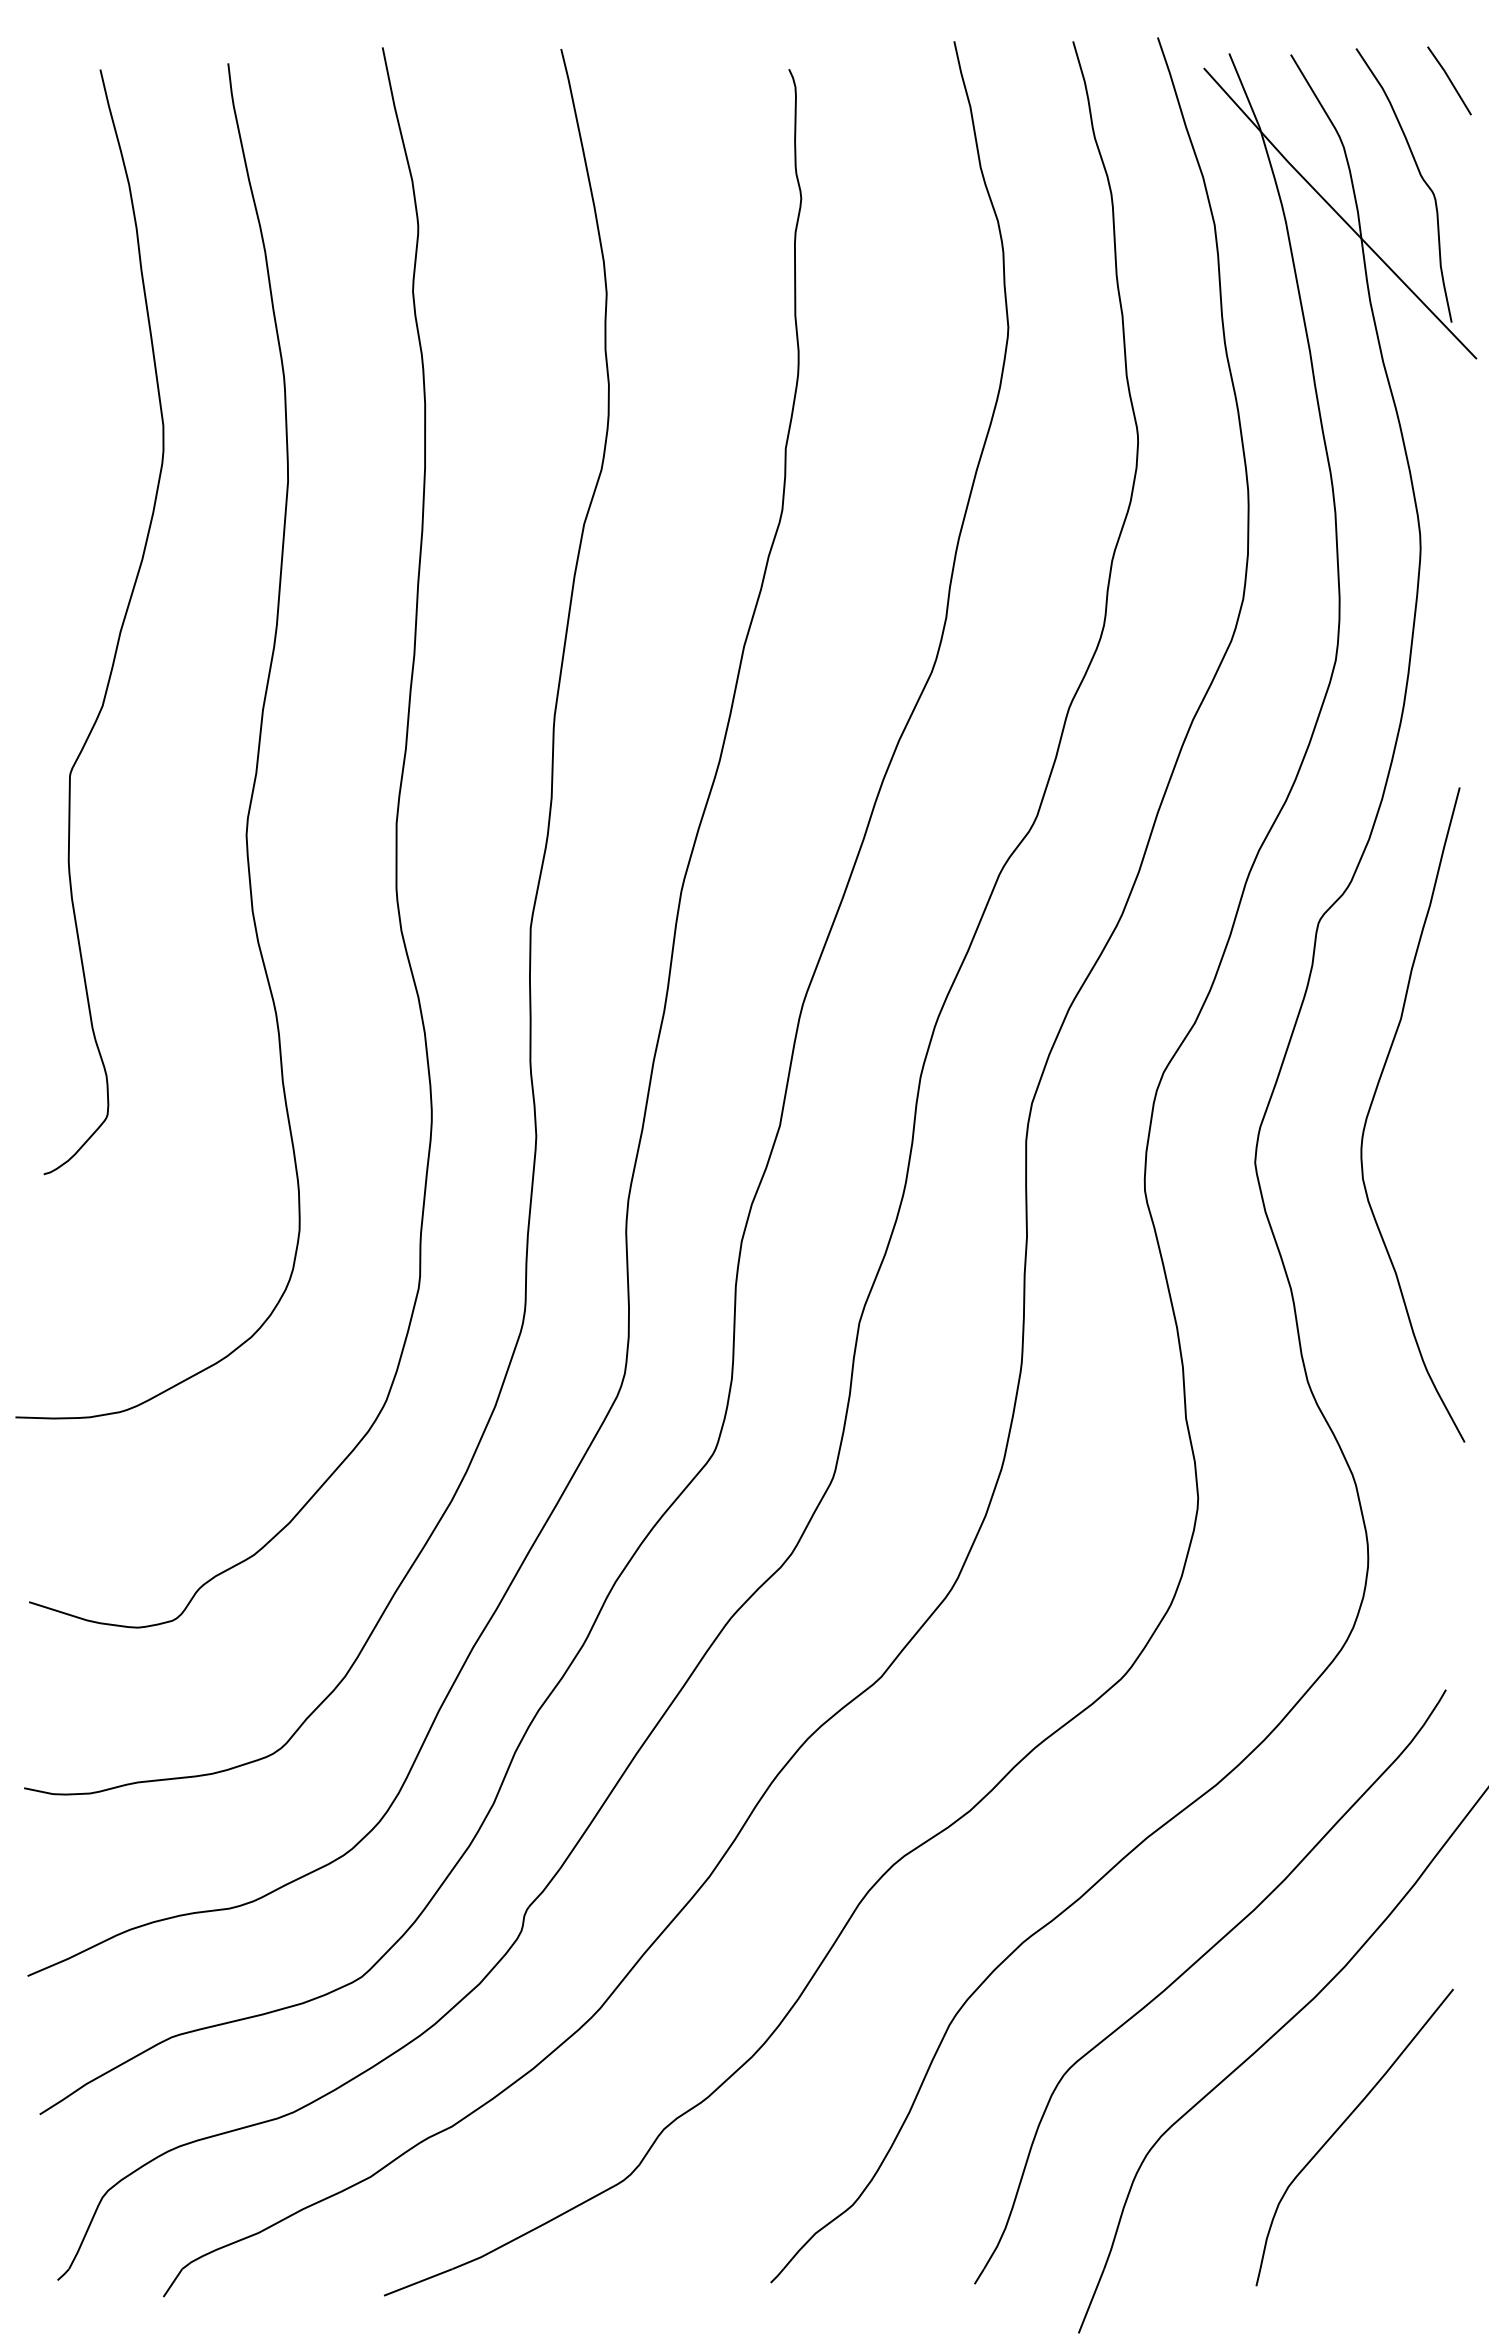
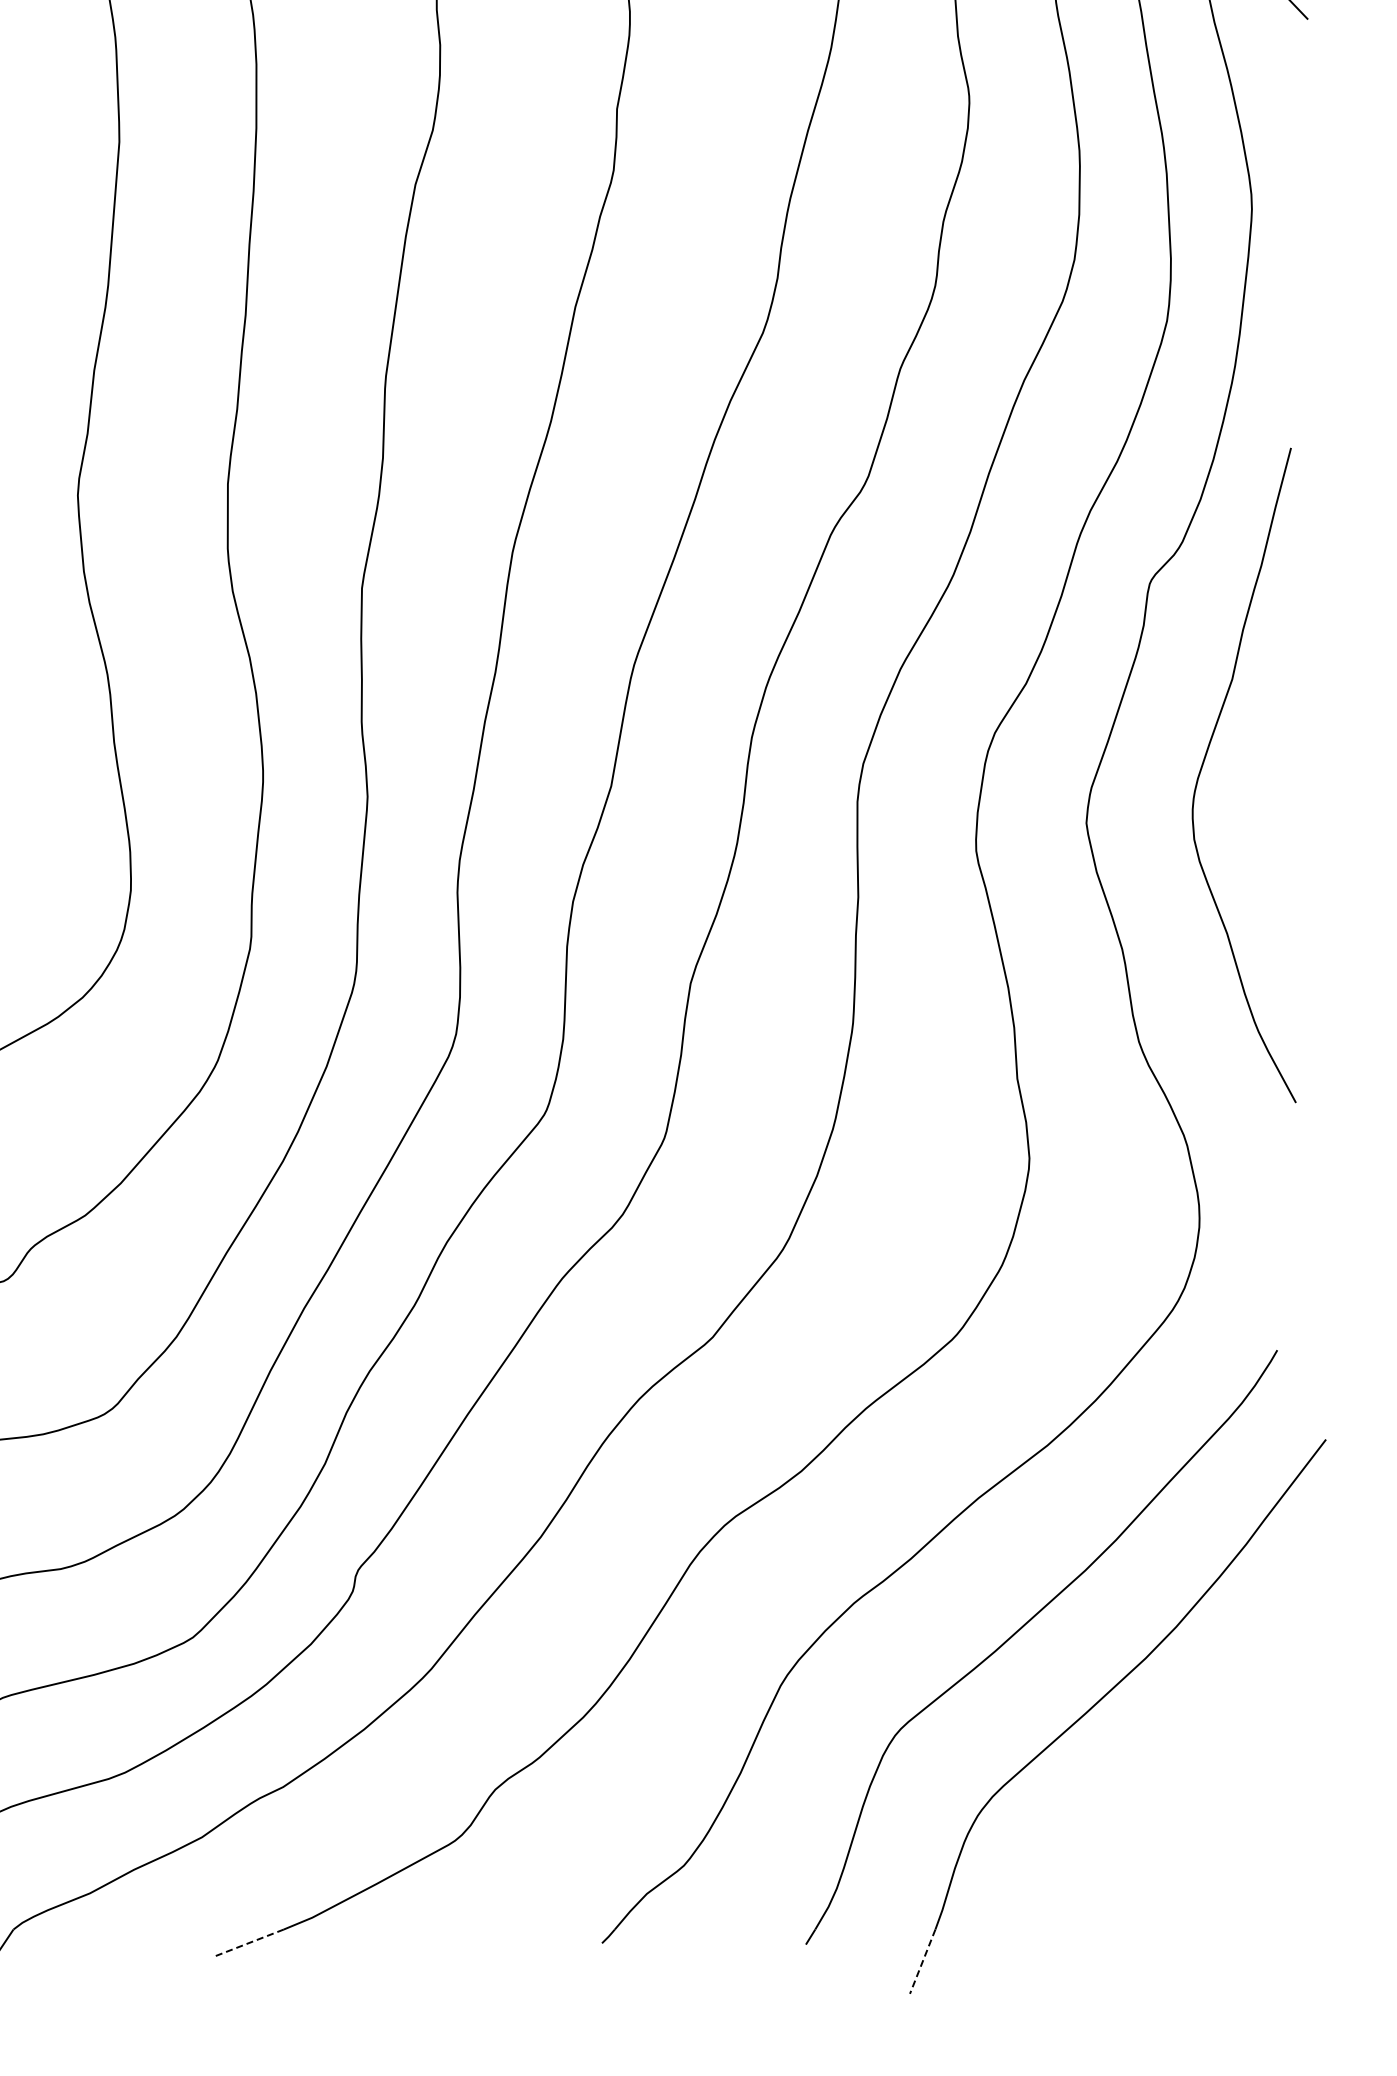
part: (1342, 2125) -> (1173, 1785), removed
line: (418, 2282) -> (249, 1942), solid -> dashed
line: (1091, 2301) -> (922, 1961), solid -> dashed

